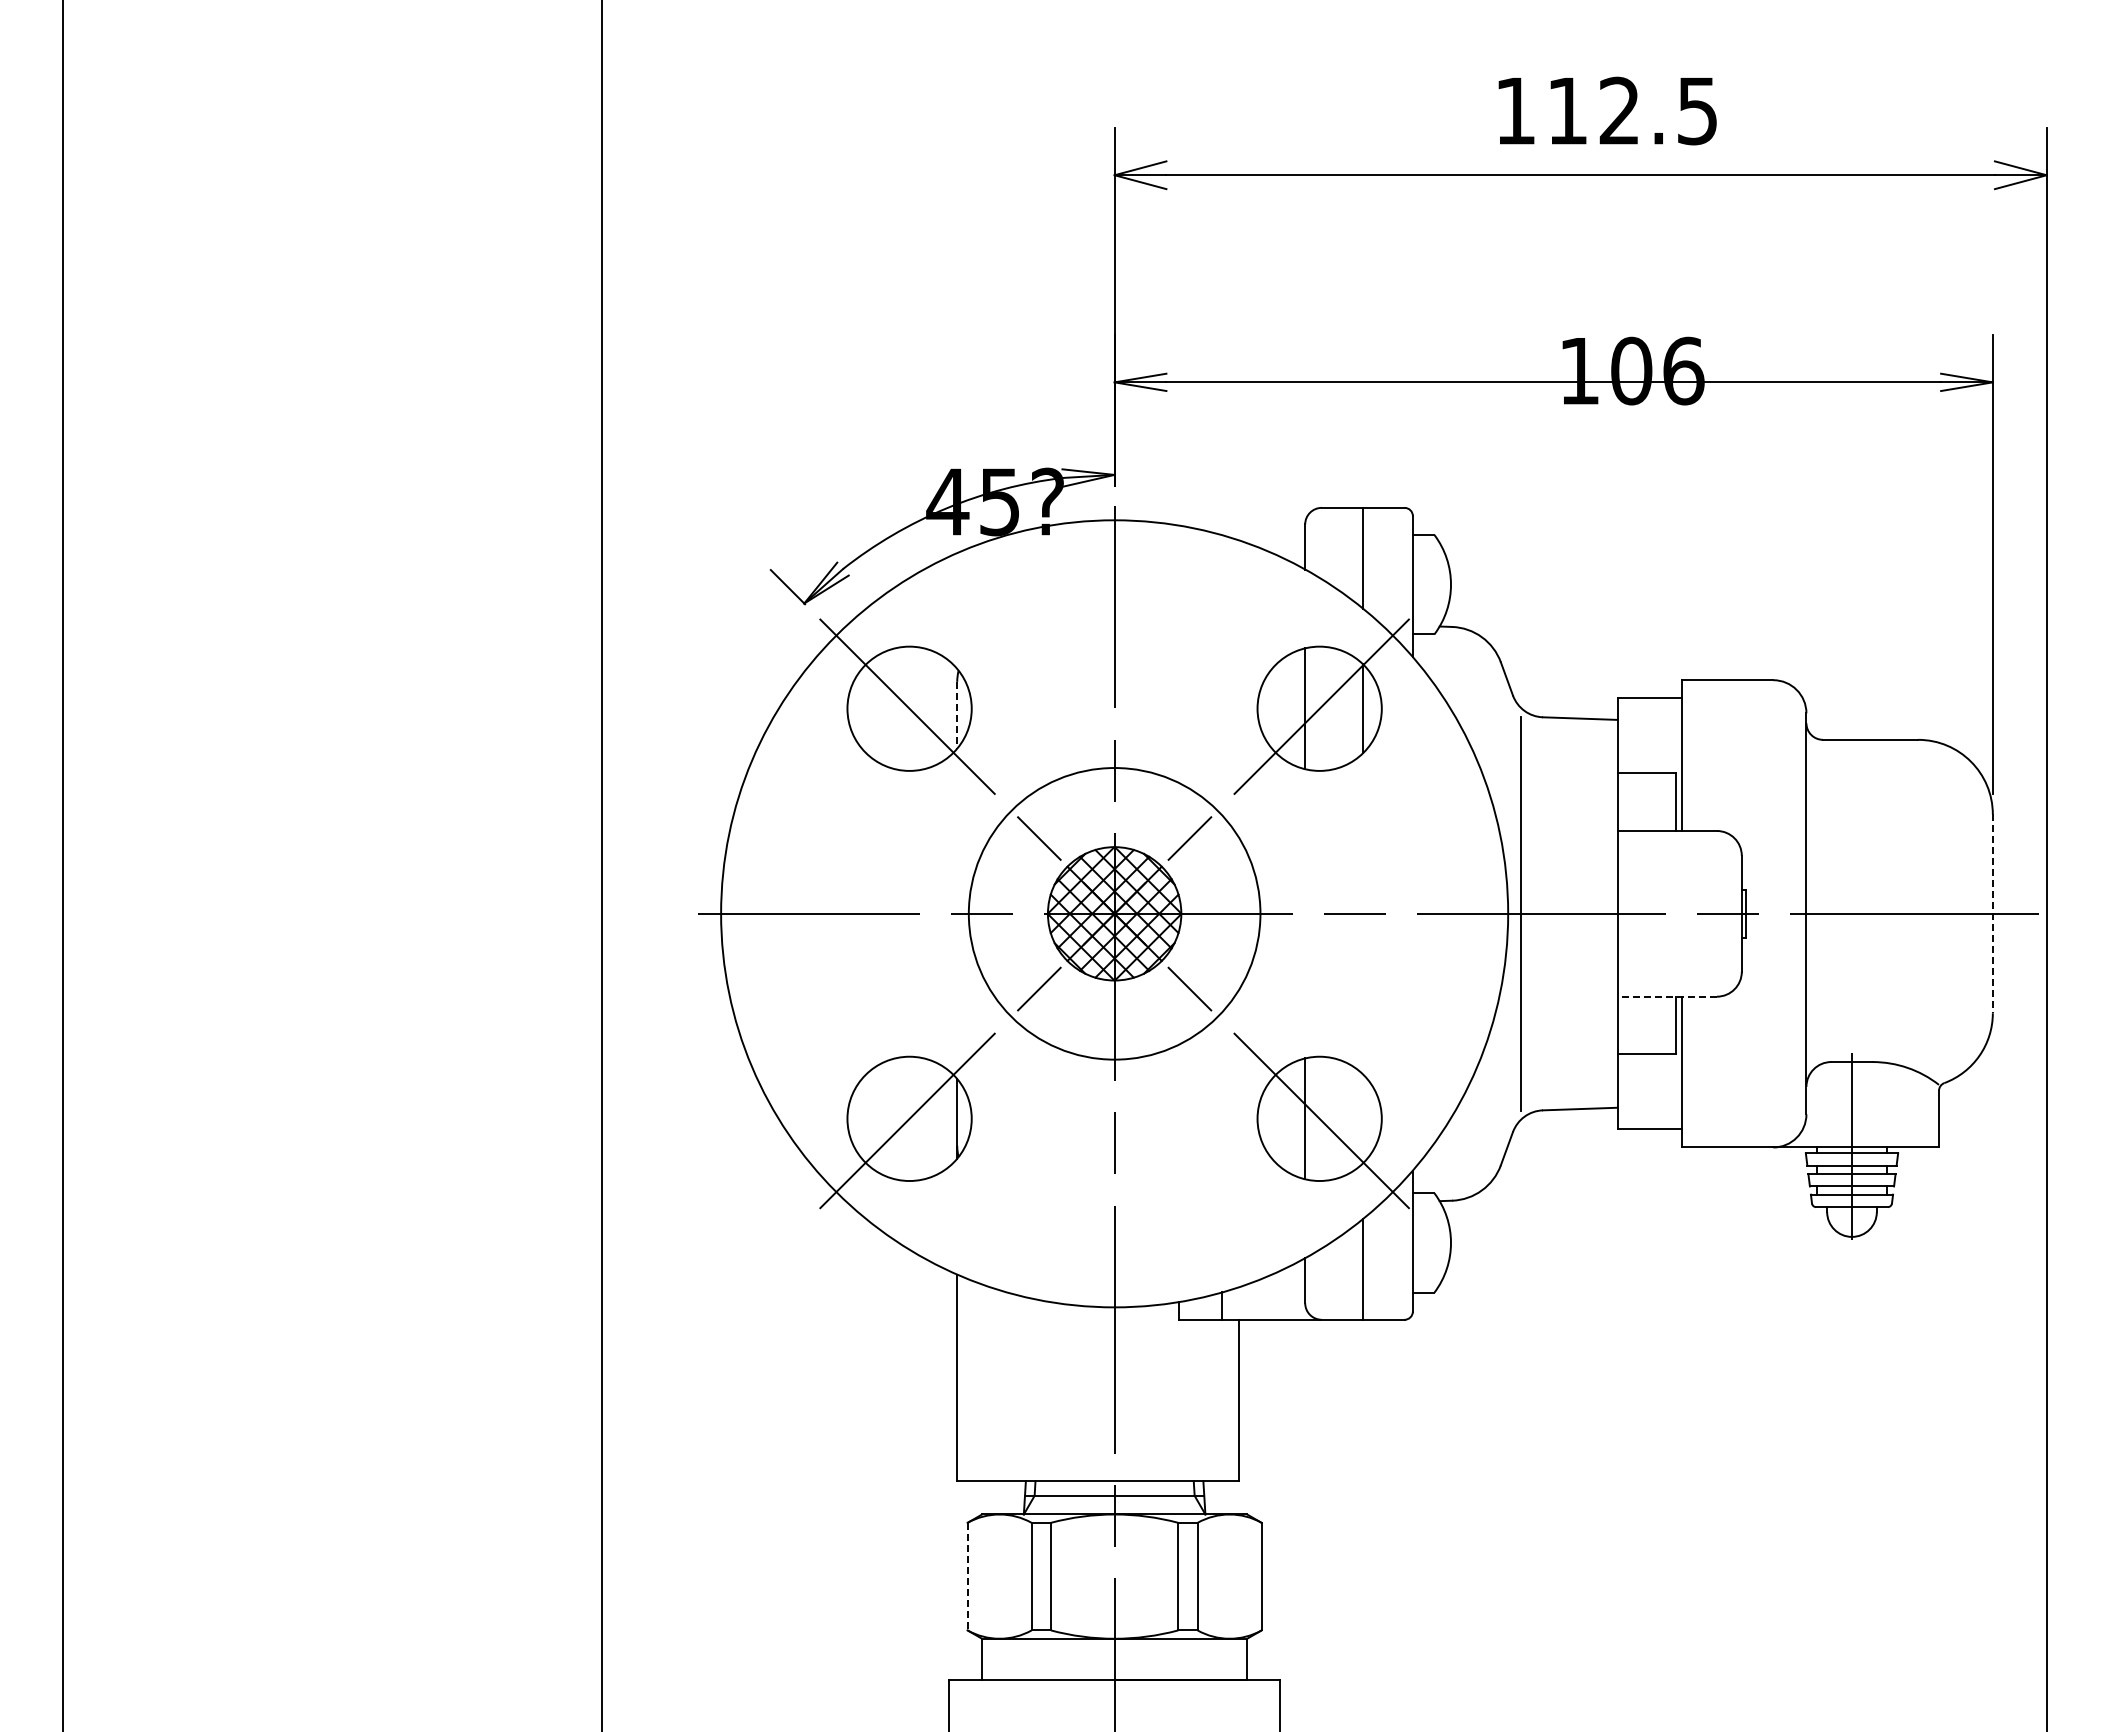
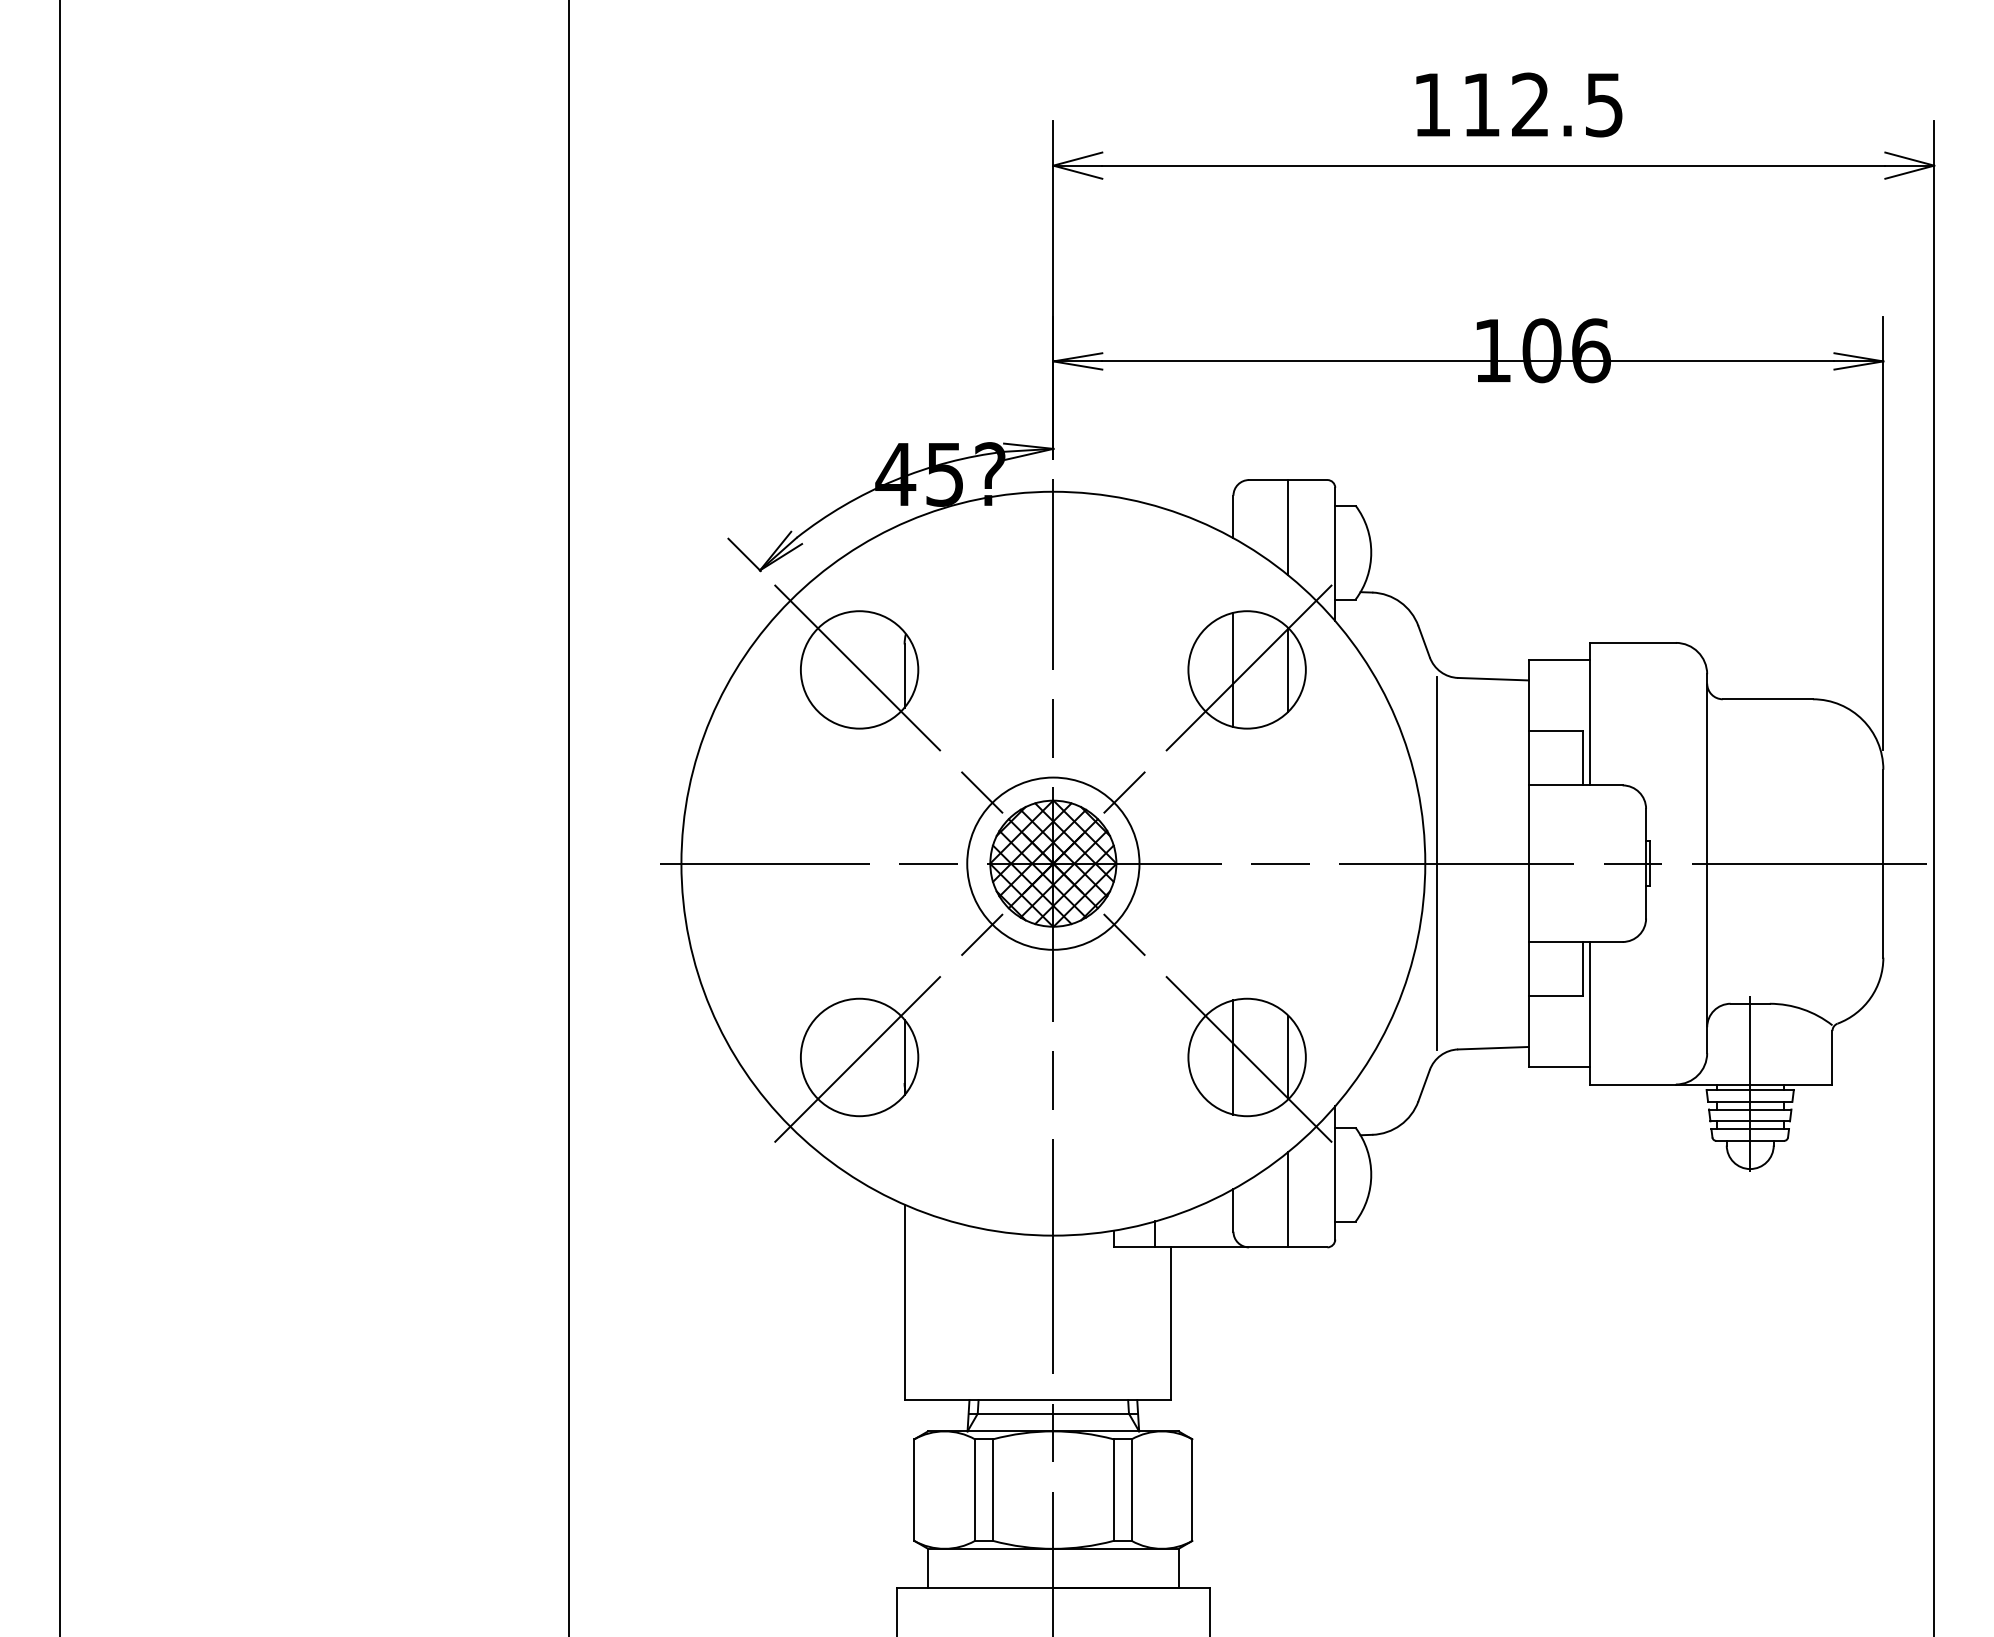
line: (957, 715) -> (904, 676), dashed -> solid
circle: (1114, 913) -> (1053, 863), size x0.62
line: (1992, 914) -> (1883, 864), dashed -> solid
line: (1667, 996) -> (1575, 941), dashed -> solid
line: (1363, 1118) -> (1288, 1057), added
line: (967, 1576) -> (914, 1489), dashed -> solid

